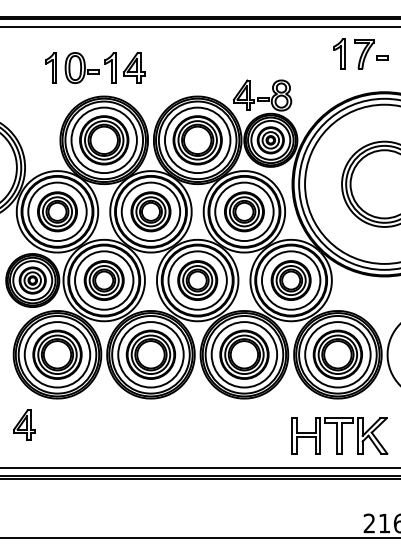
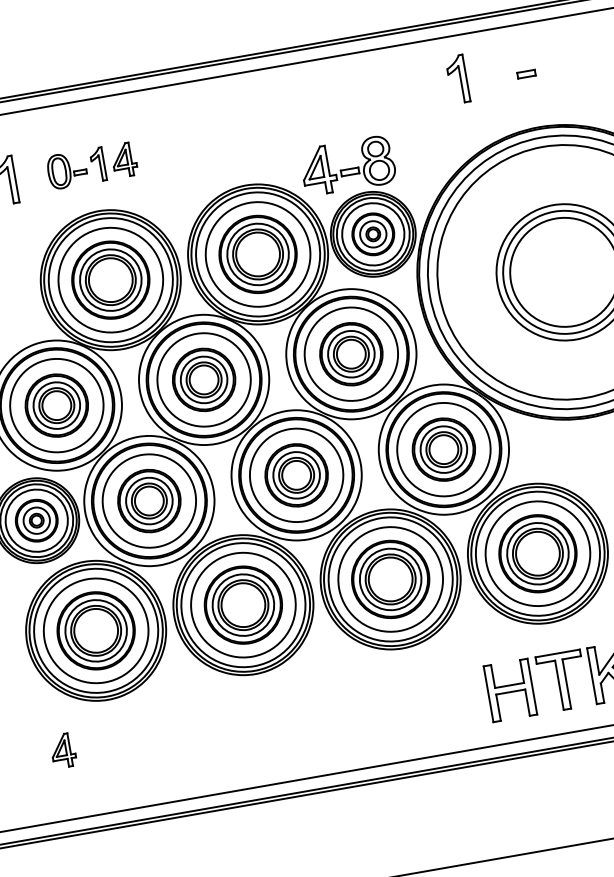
part: (364, 54) -> (497, 73), removed
part: (104, 67) -> (91, 165), size x0.7
part: (24, 424) -> (63, 749), size x0.7

